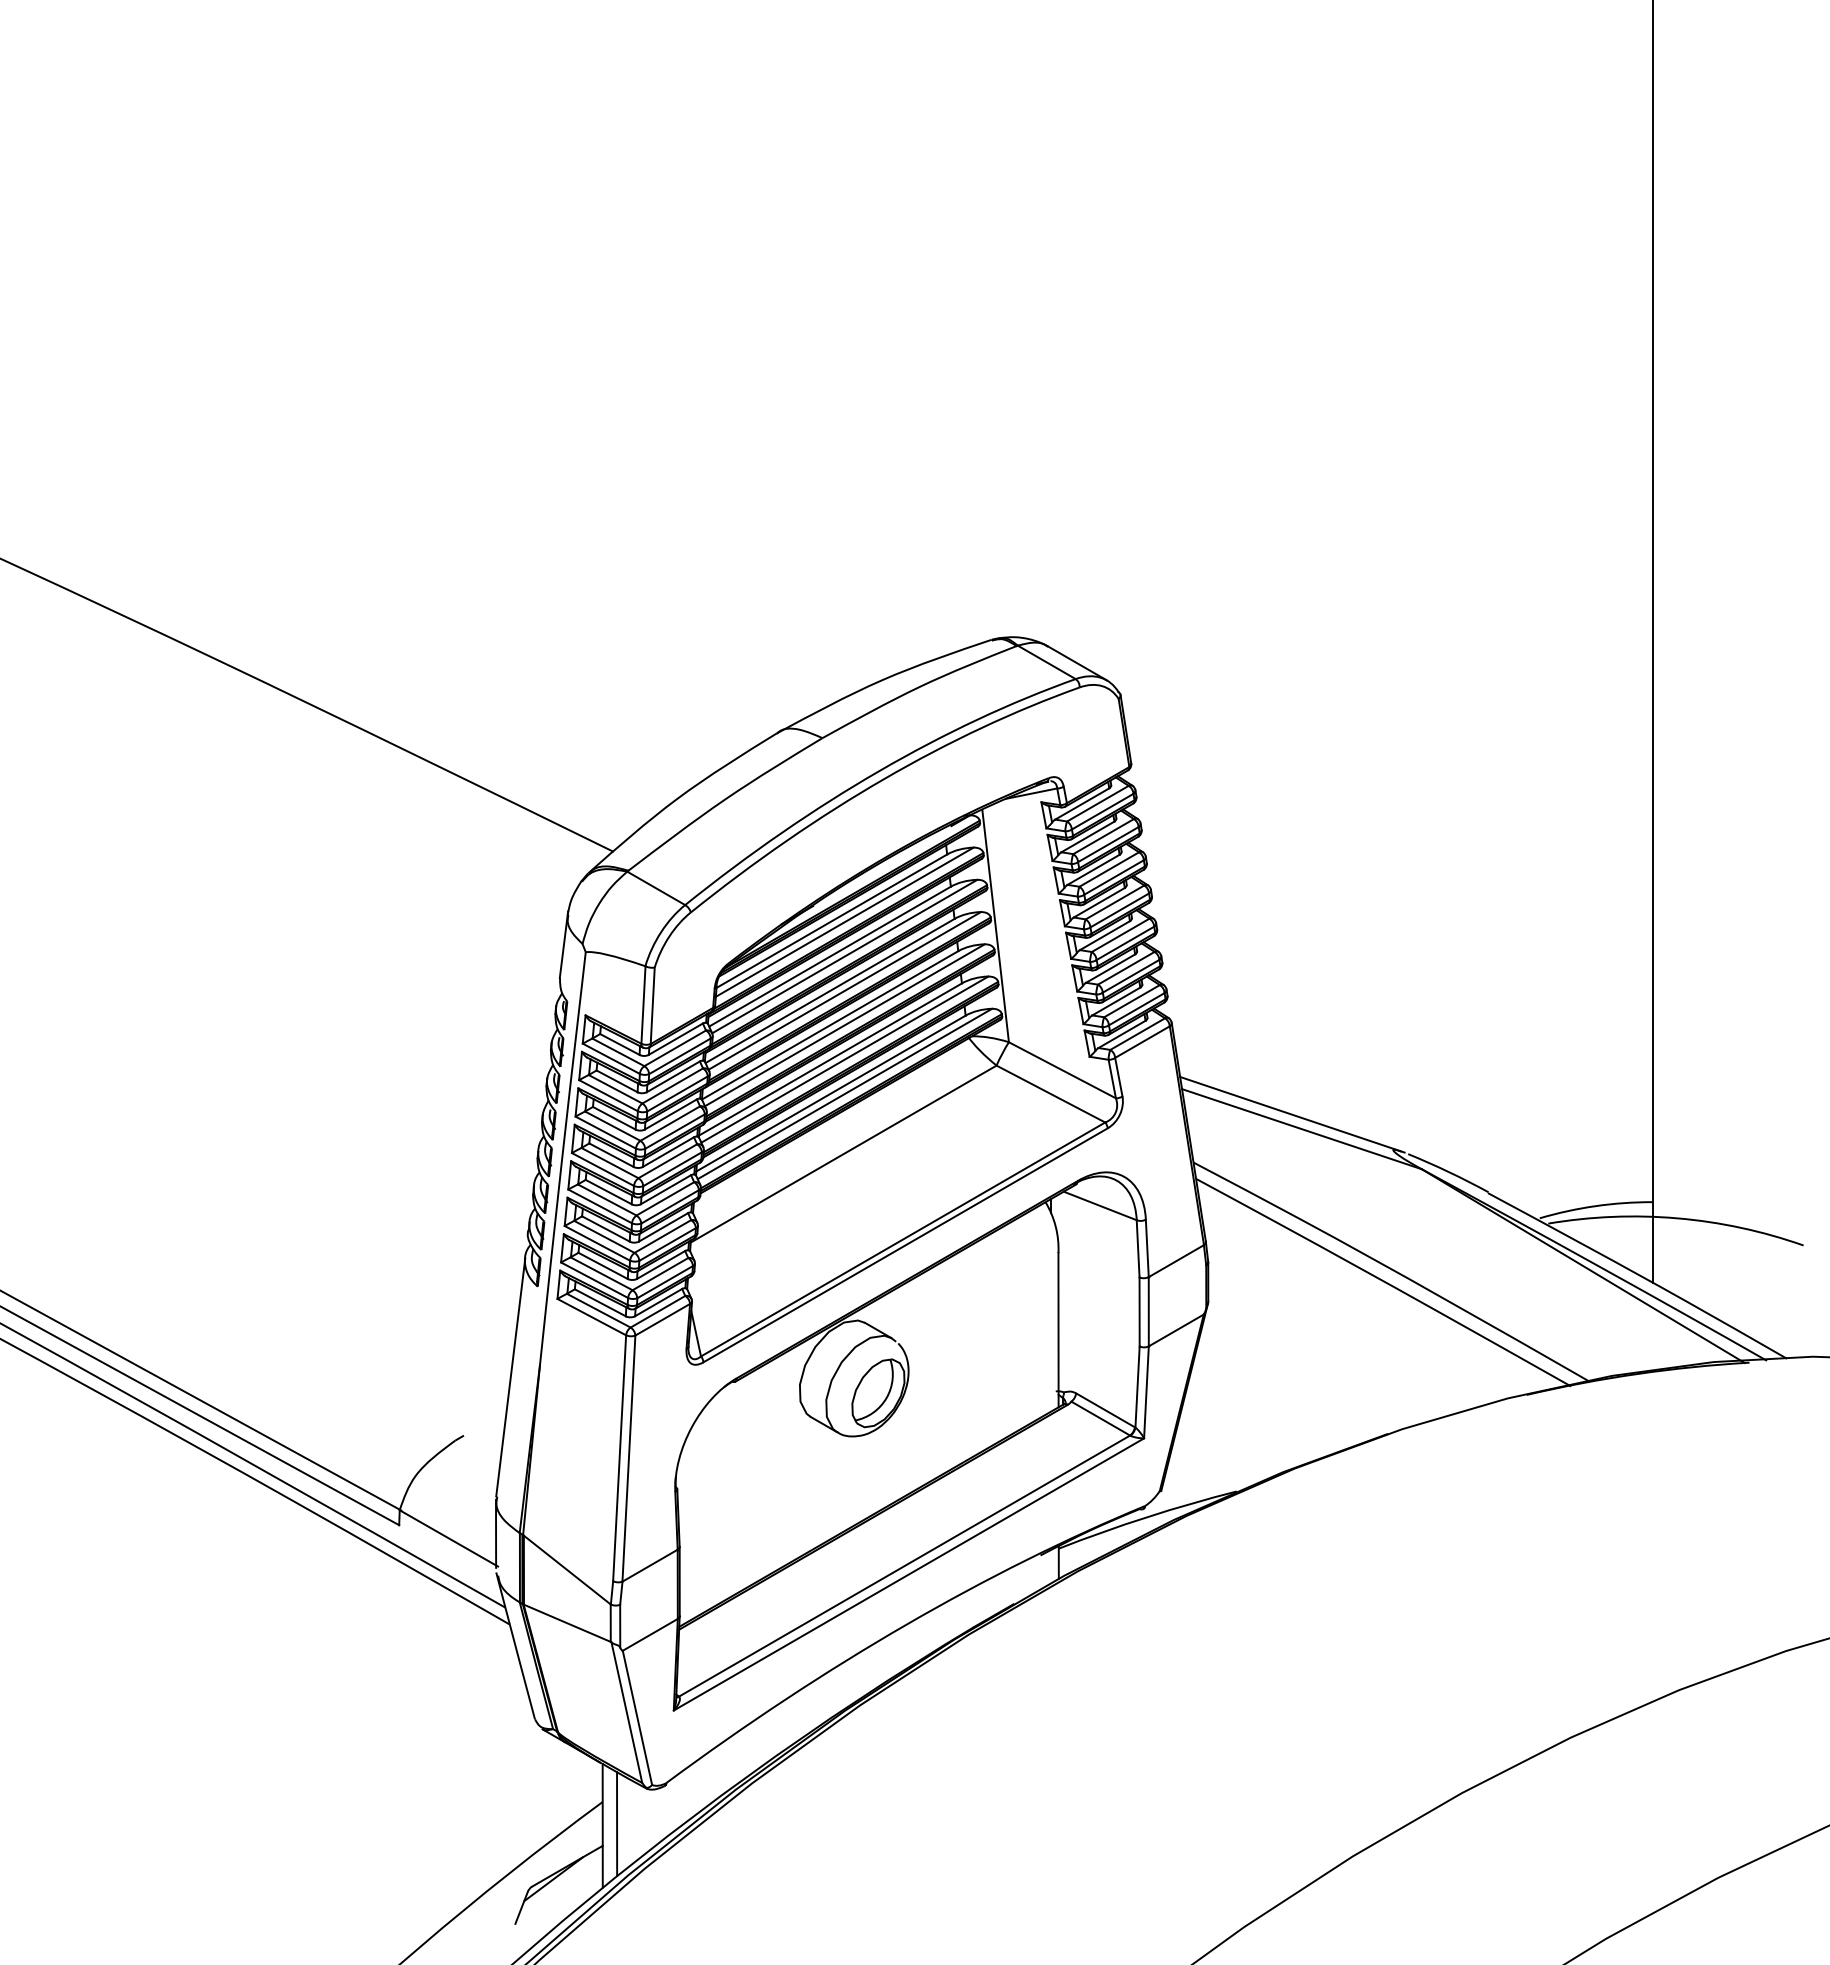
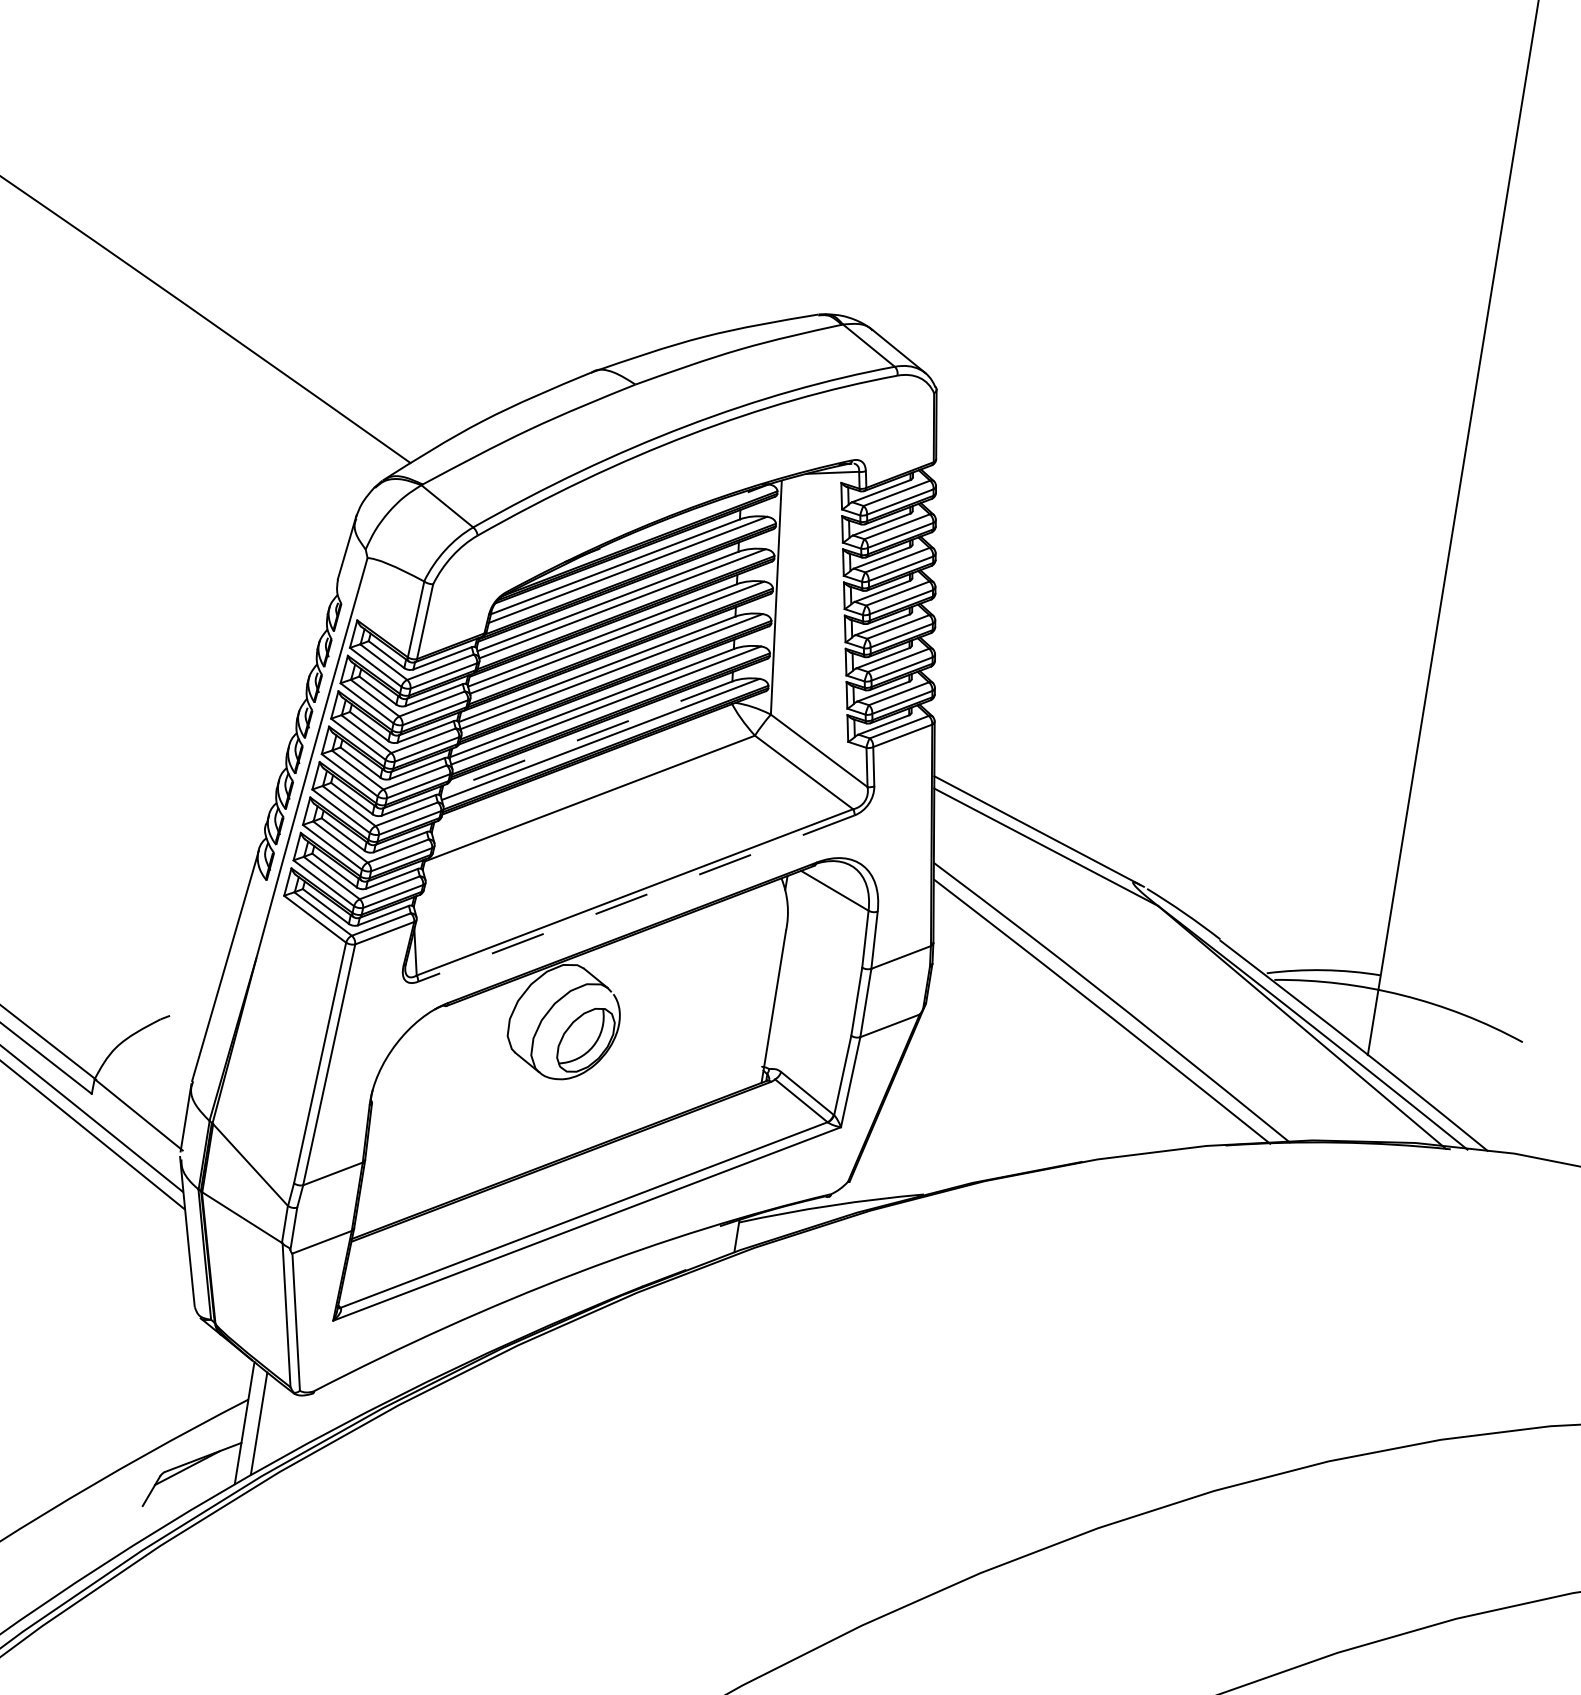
line: (830, 1093) -> (586, 736), solid -> dashed
line: (905, 1245) -> (636, 898), solid -> dashed

